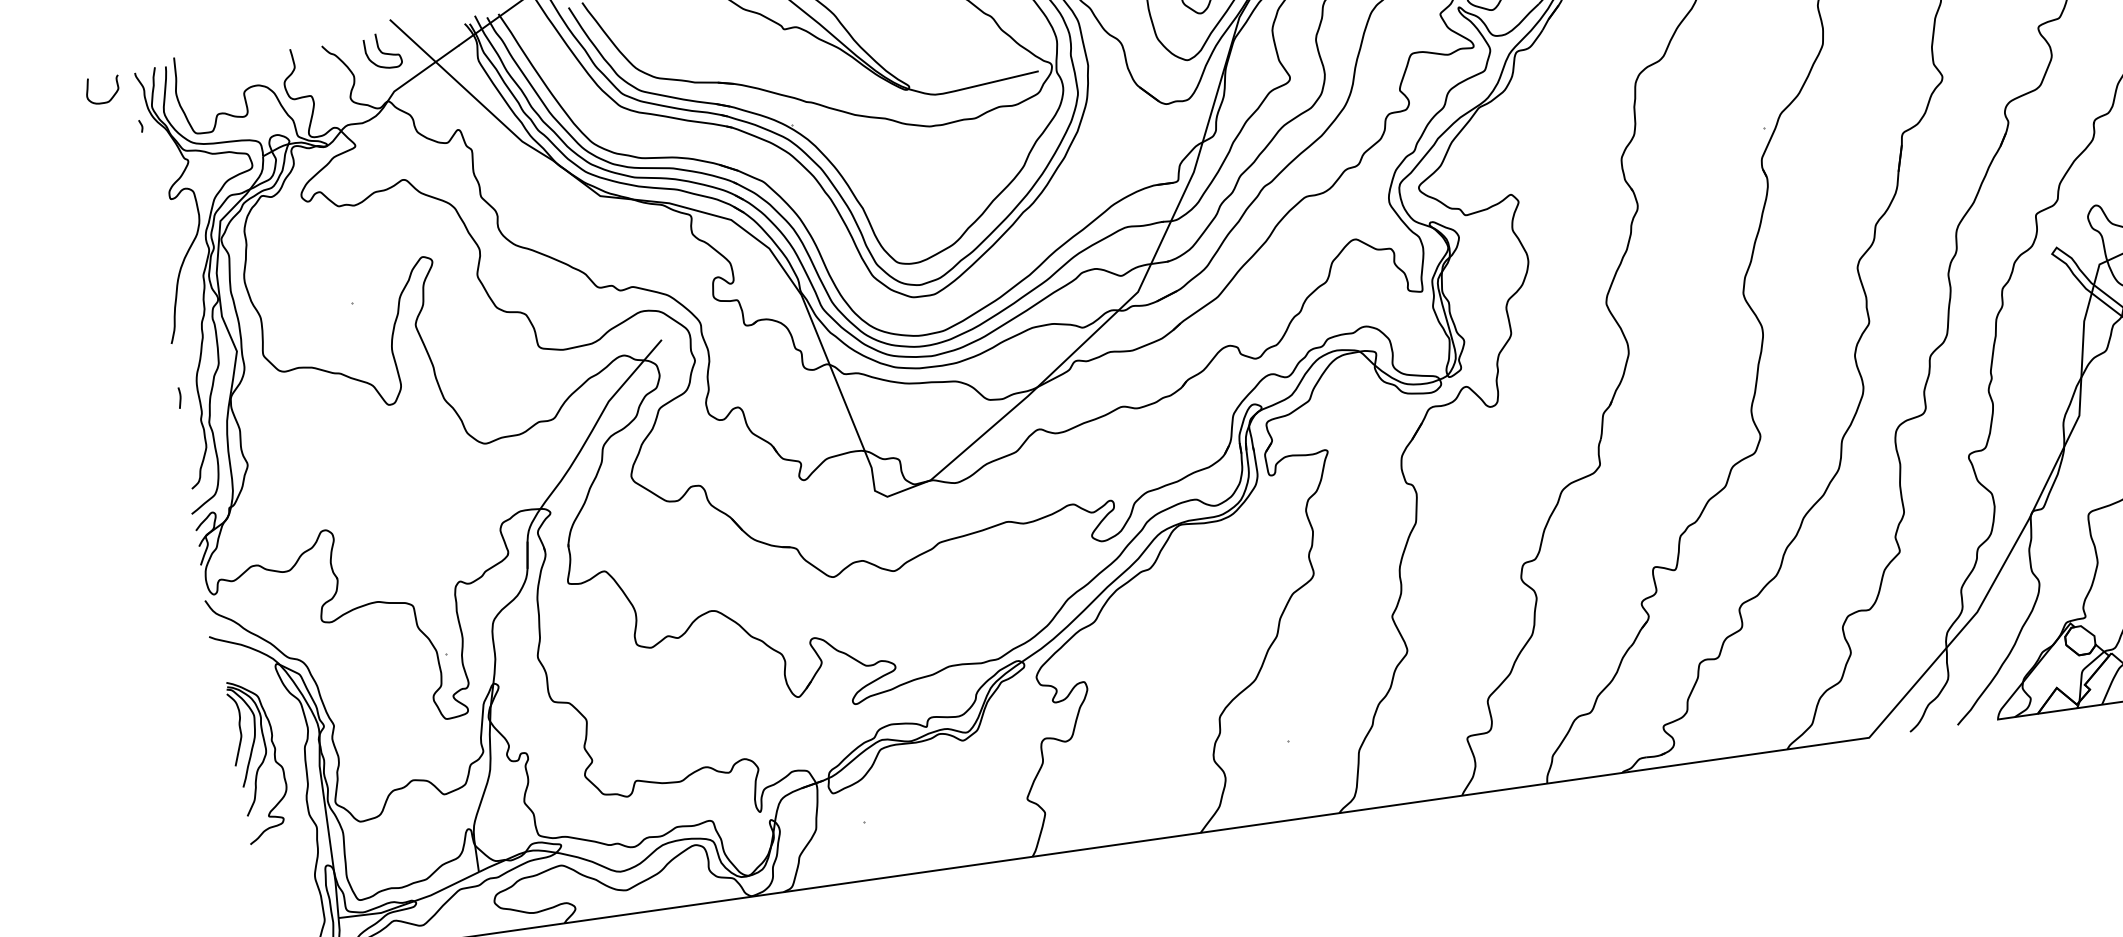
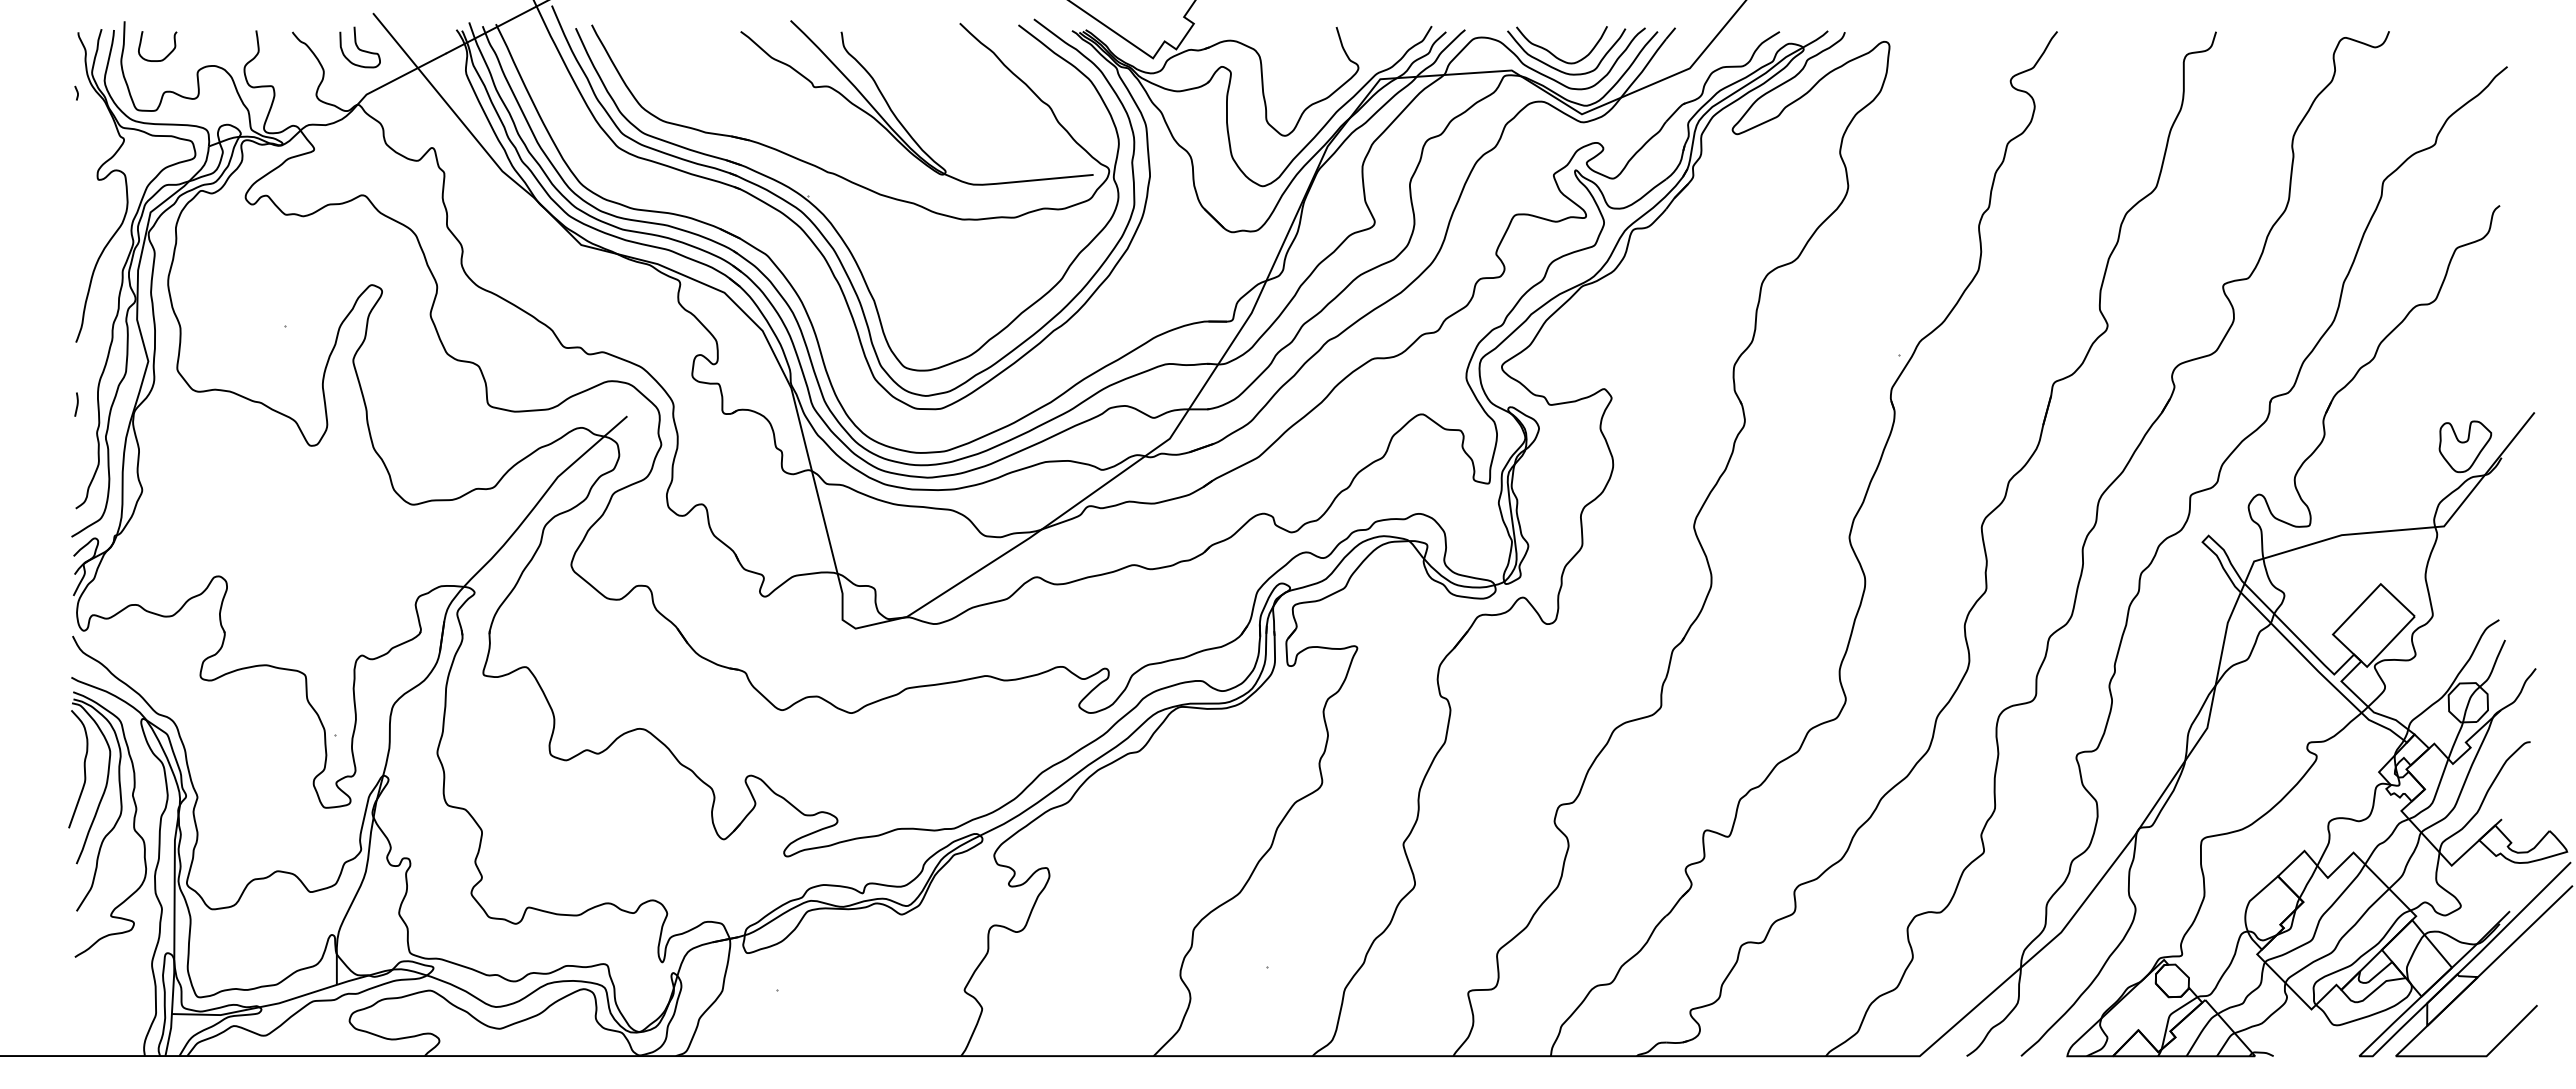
curve: (111, 96) -> (166, 55), moved
part: (258, 760) -> (107, 824), size x1.43

